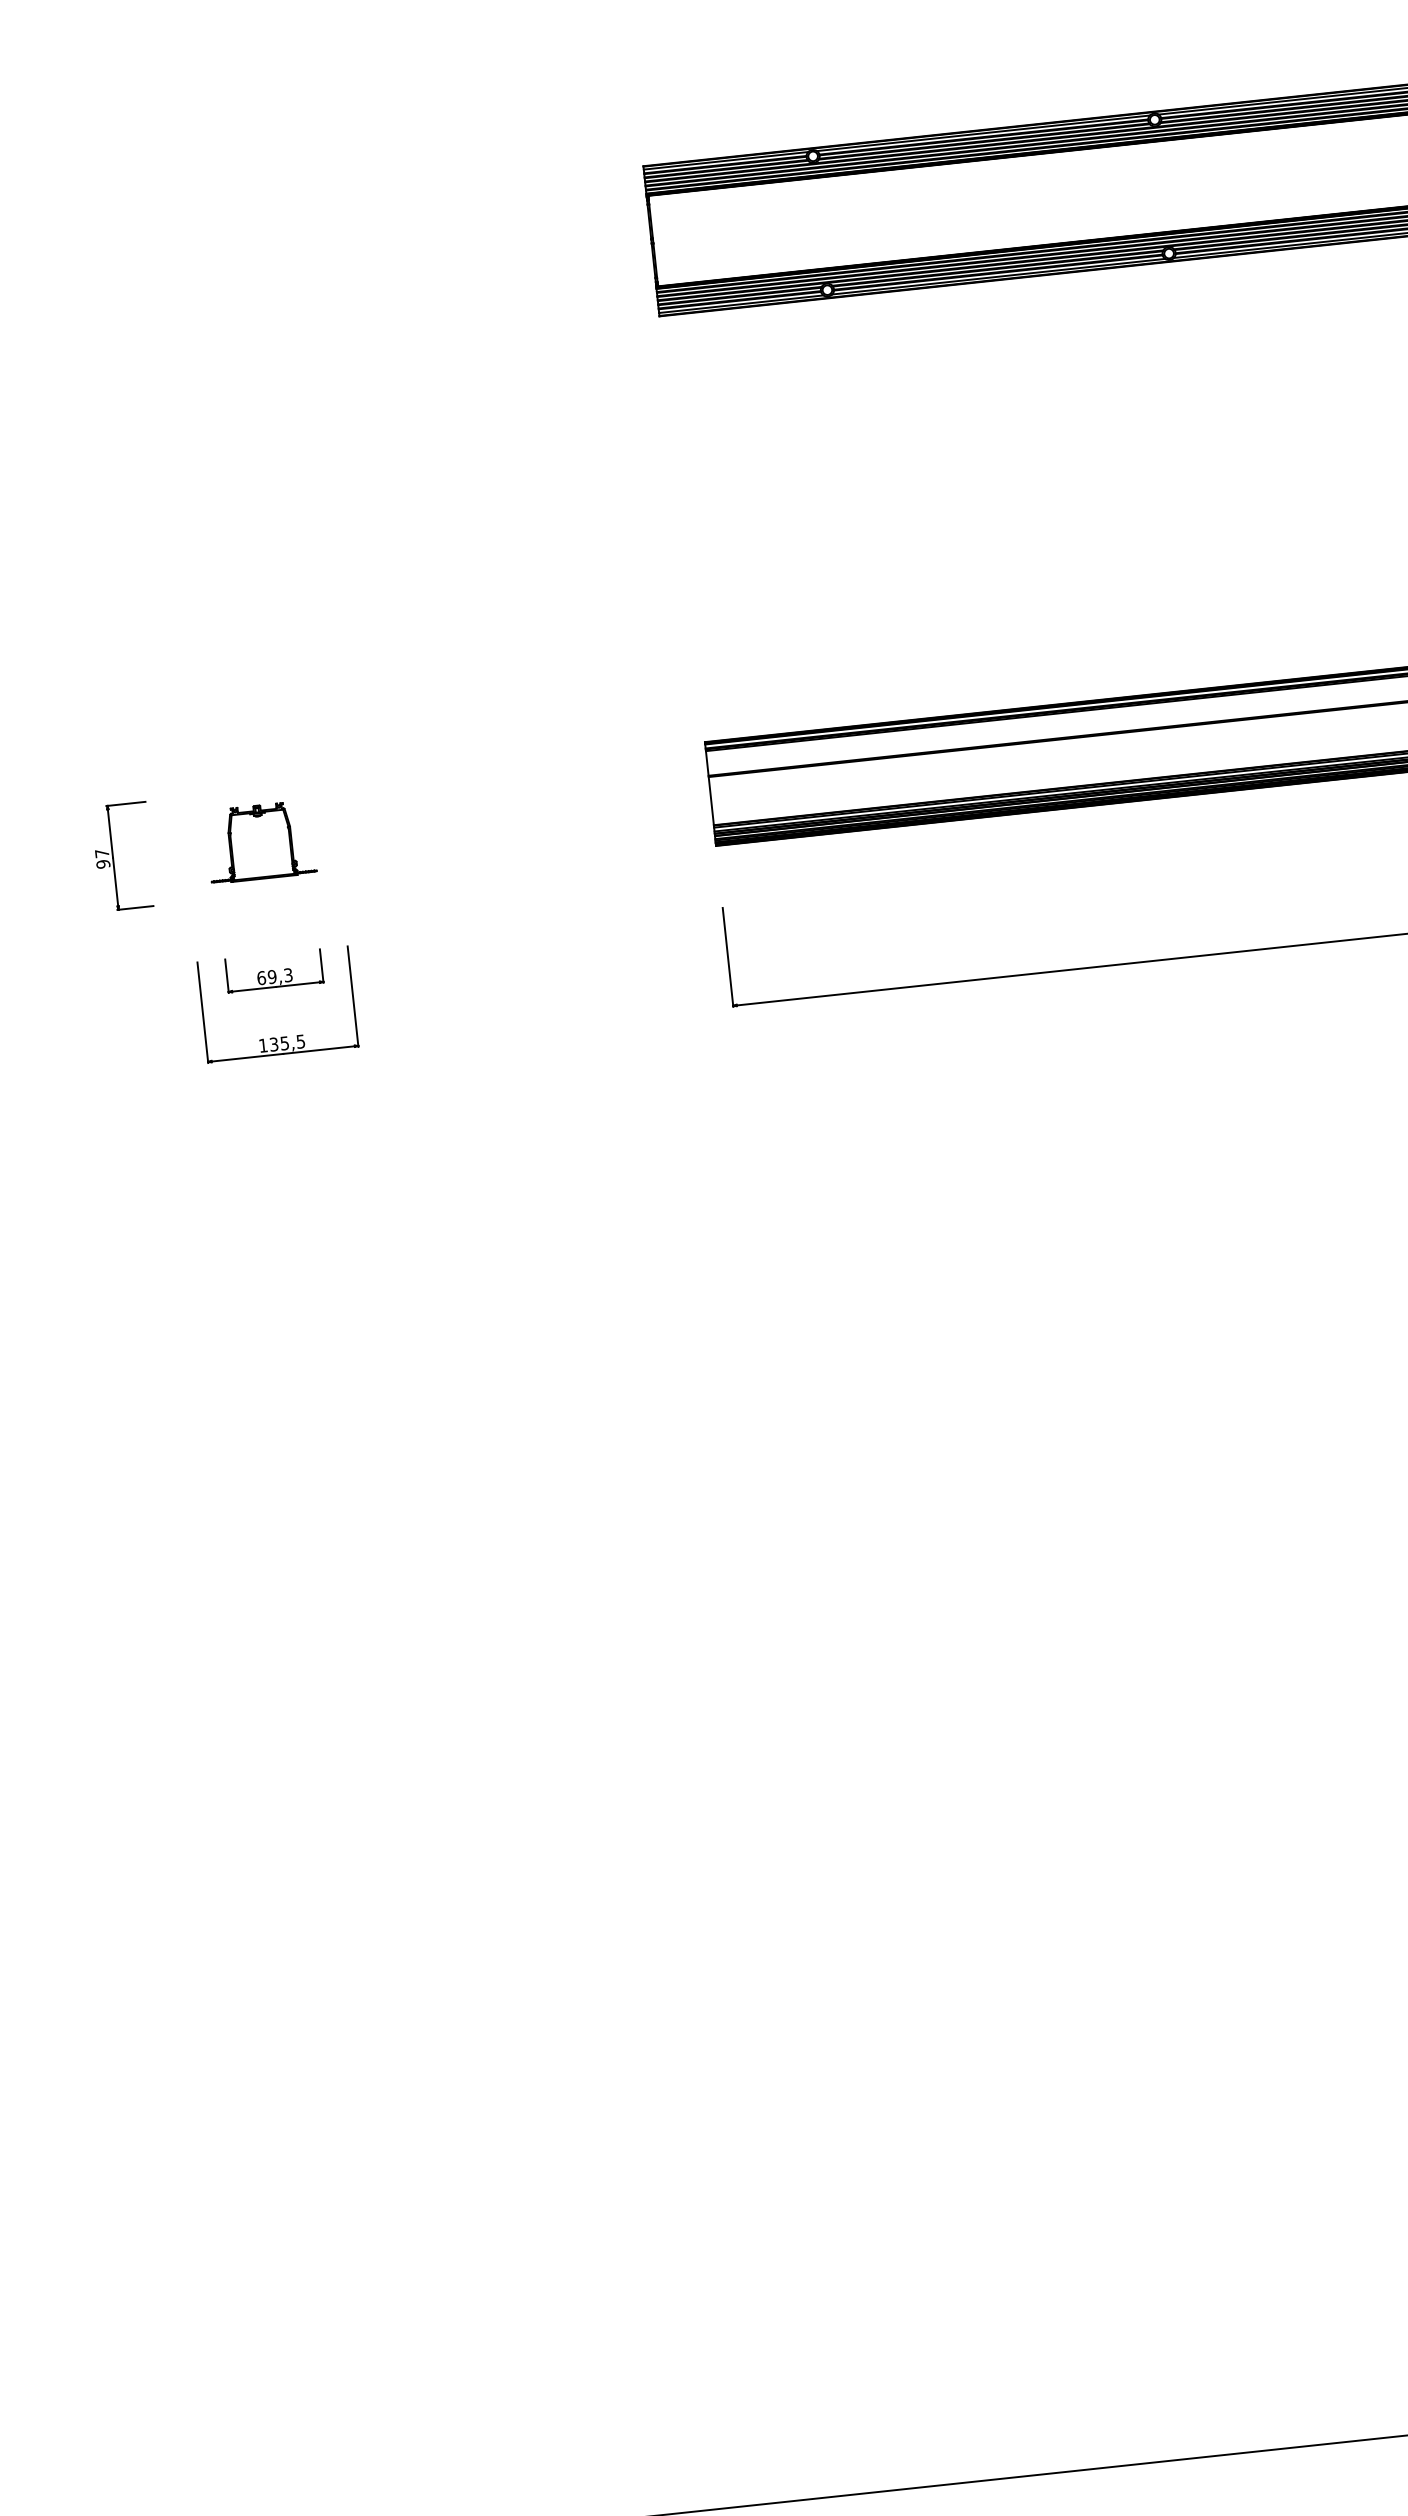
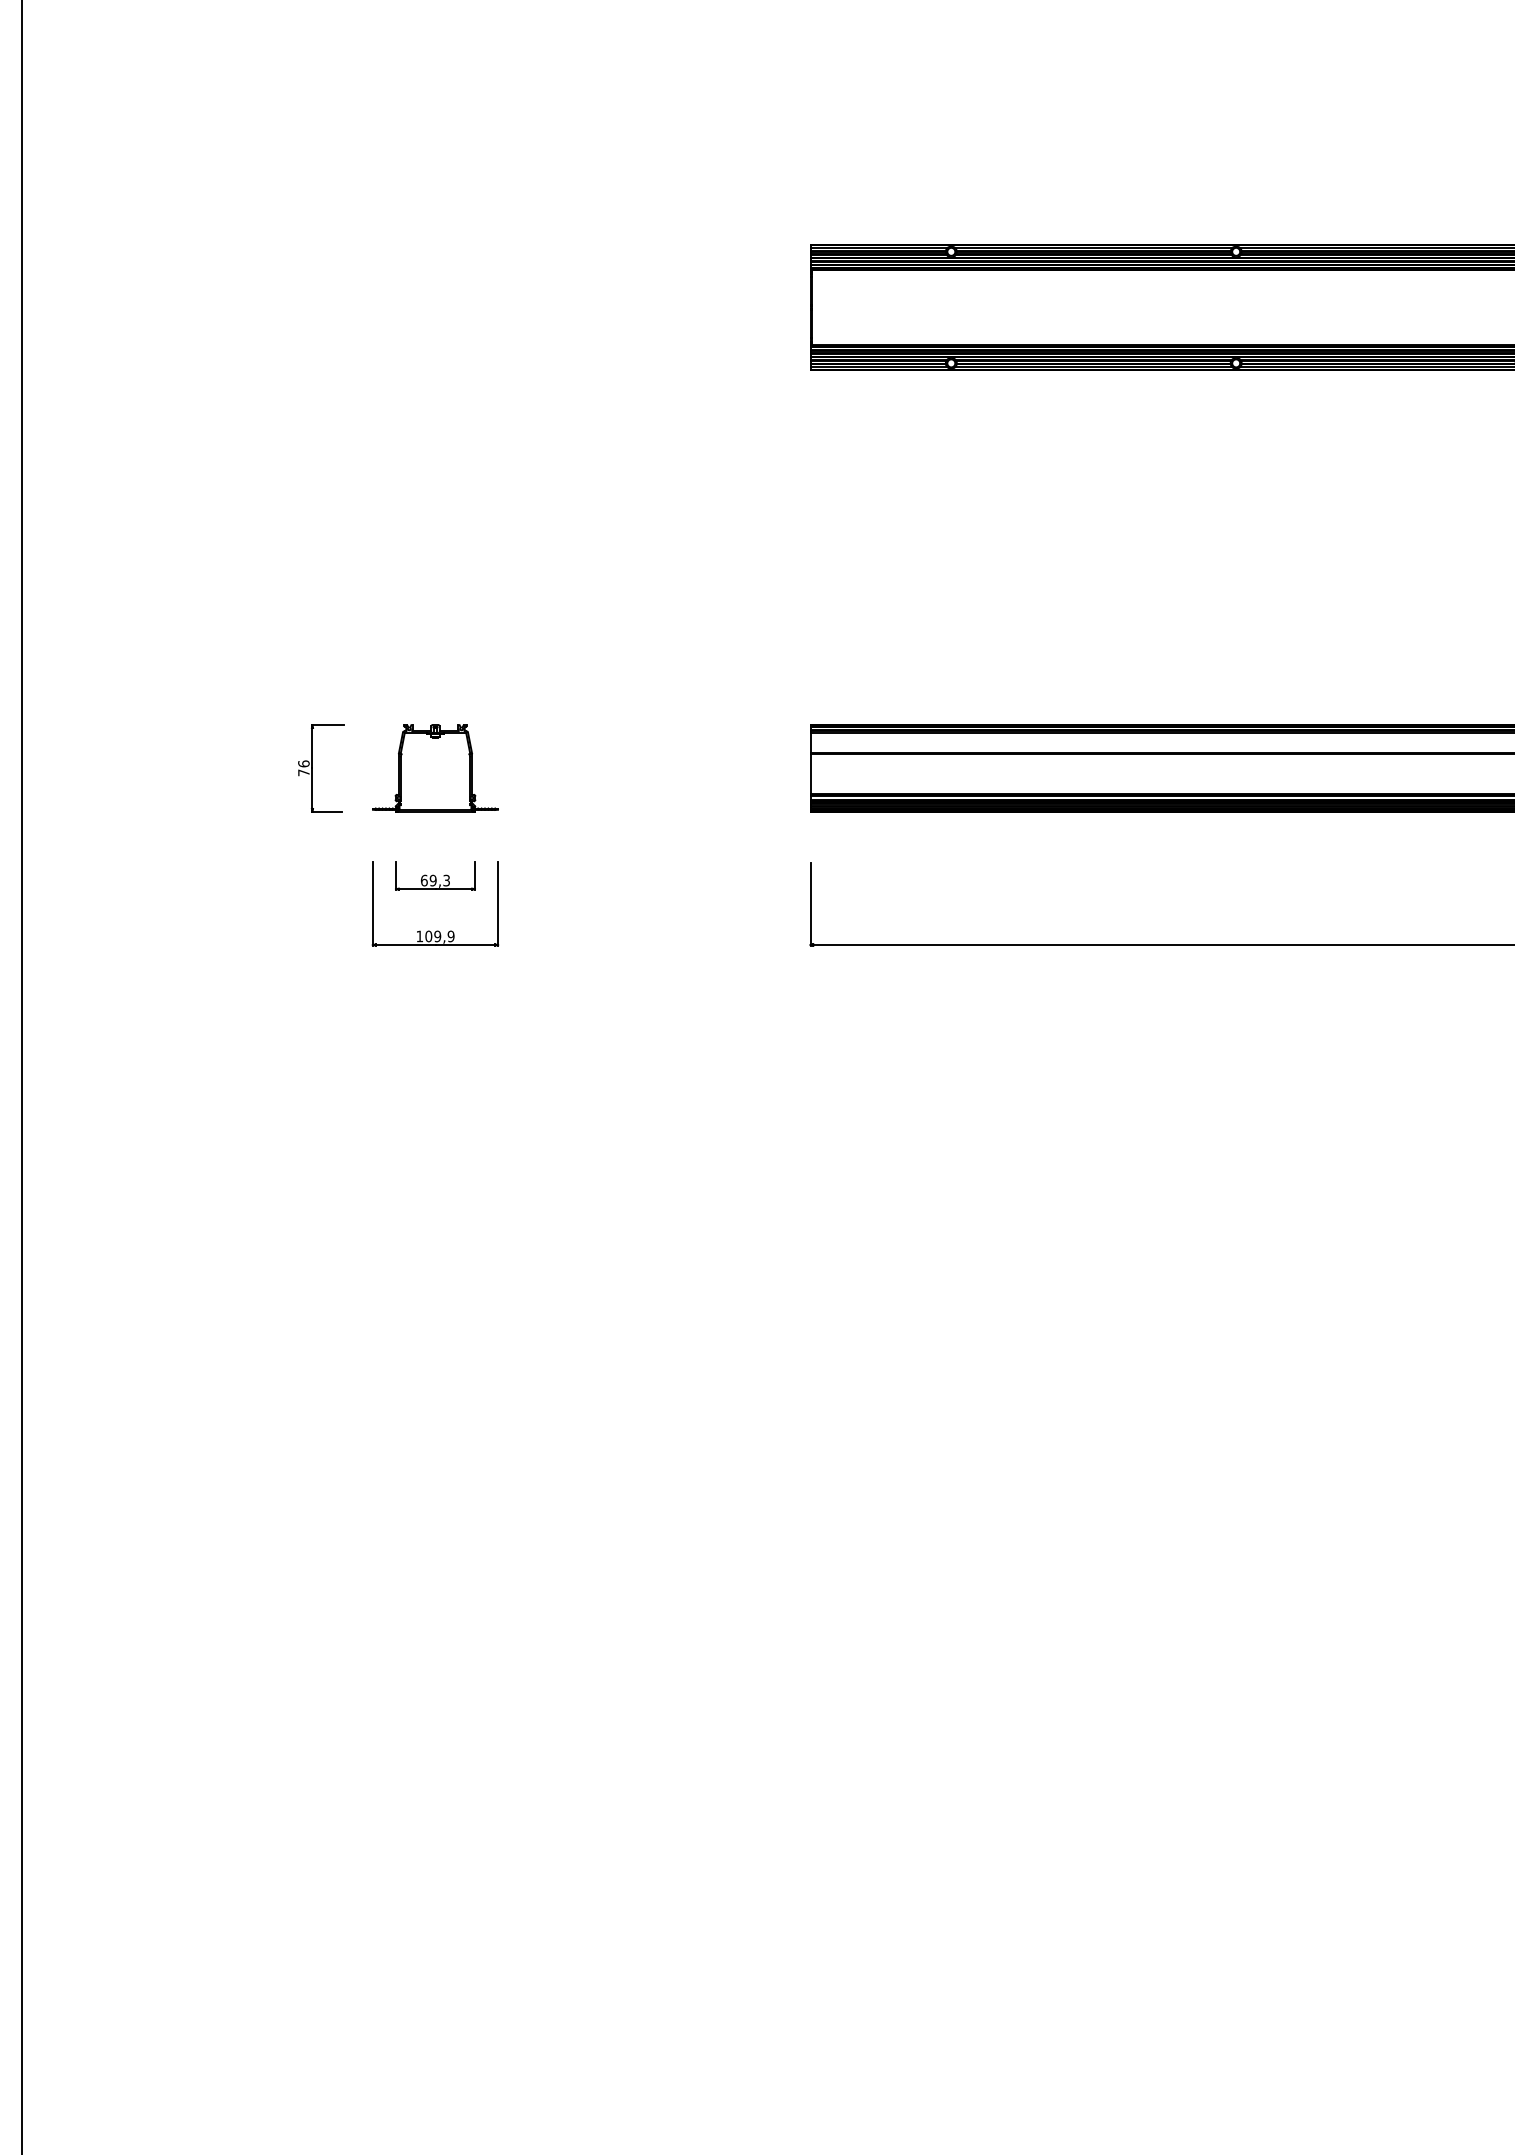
part: (260, 842) -> (435, 768), size x1.43
text: (102, 859) -> (303, 768), 97 -> 76
text: (286, 1043) -> (439, 936), 135,5 -> 109,9

